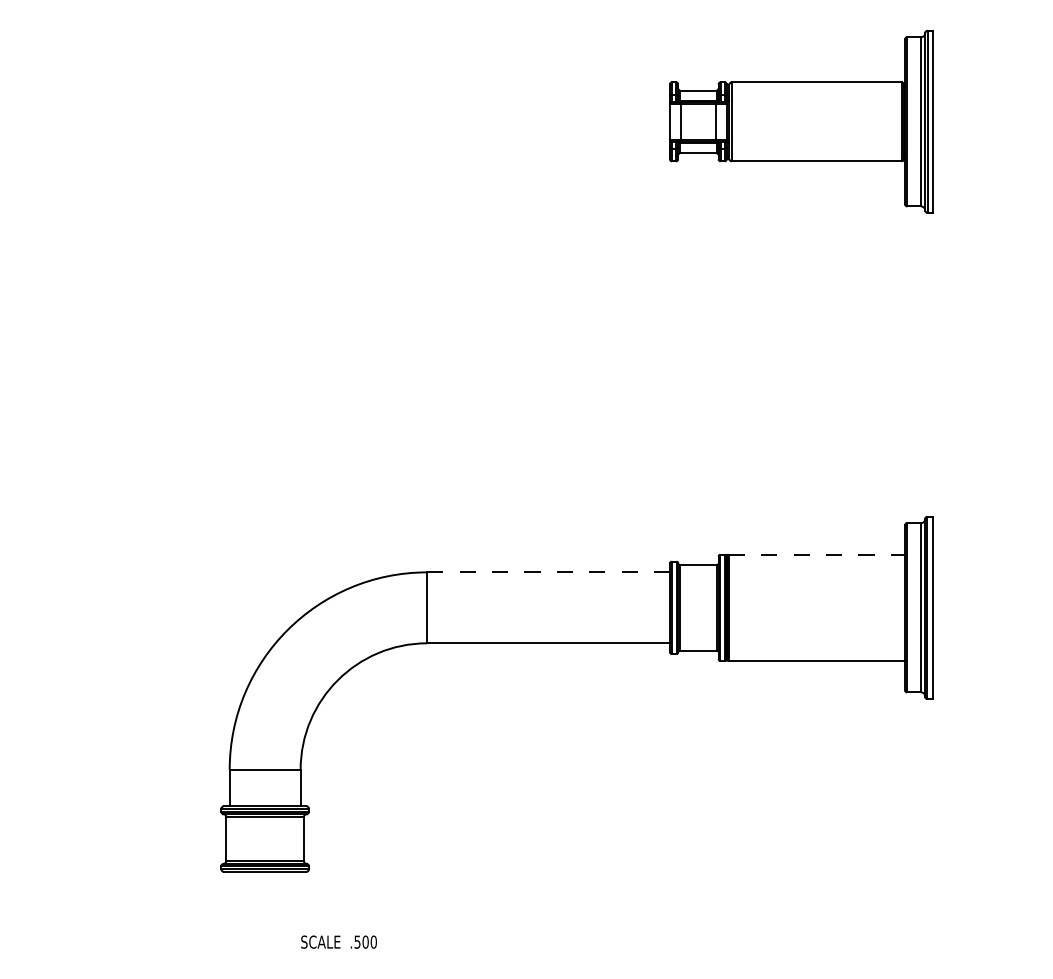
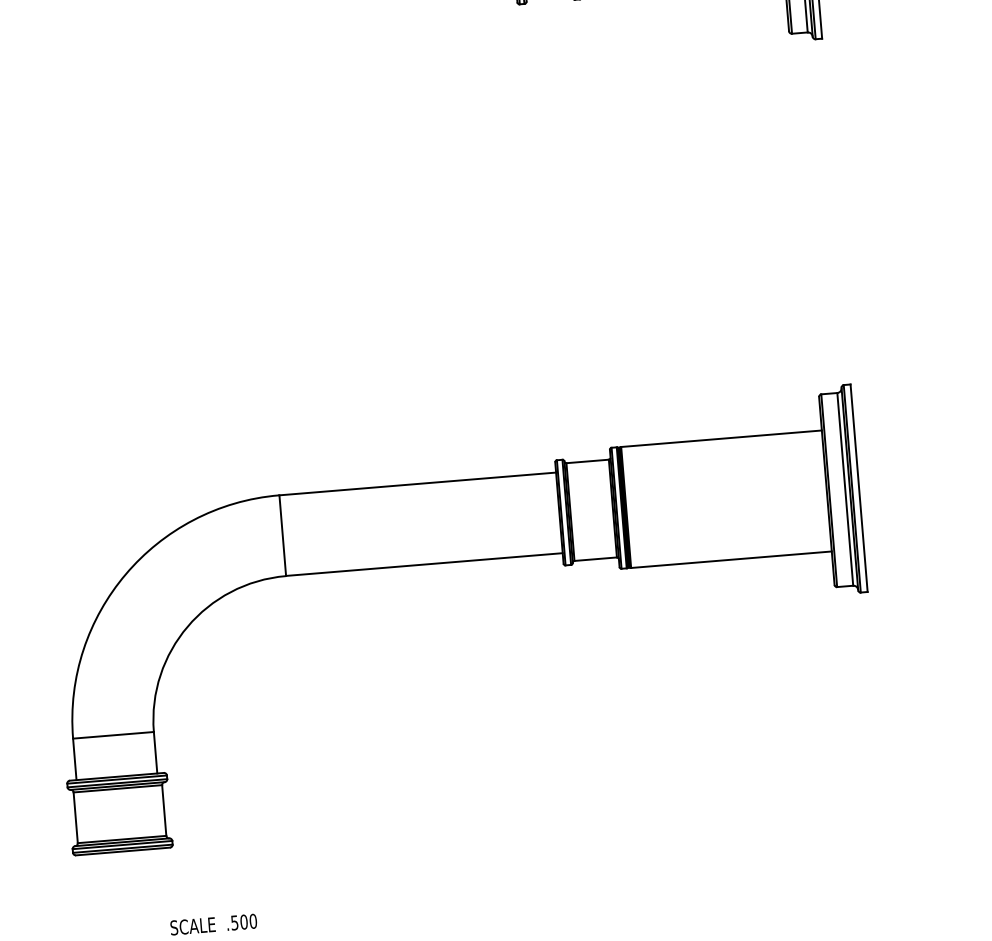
line: (817, 554) -> (722, 438), dashed -> solid
line: (548, 572) -> (417, 484), dashed -> solid

